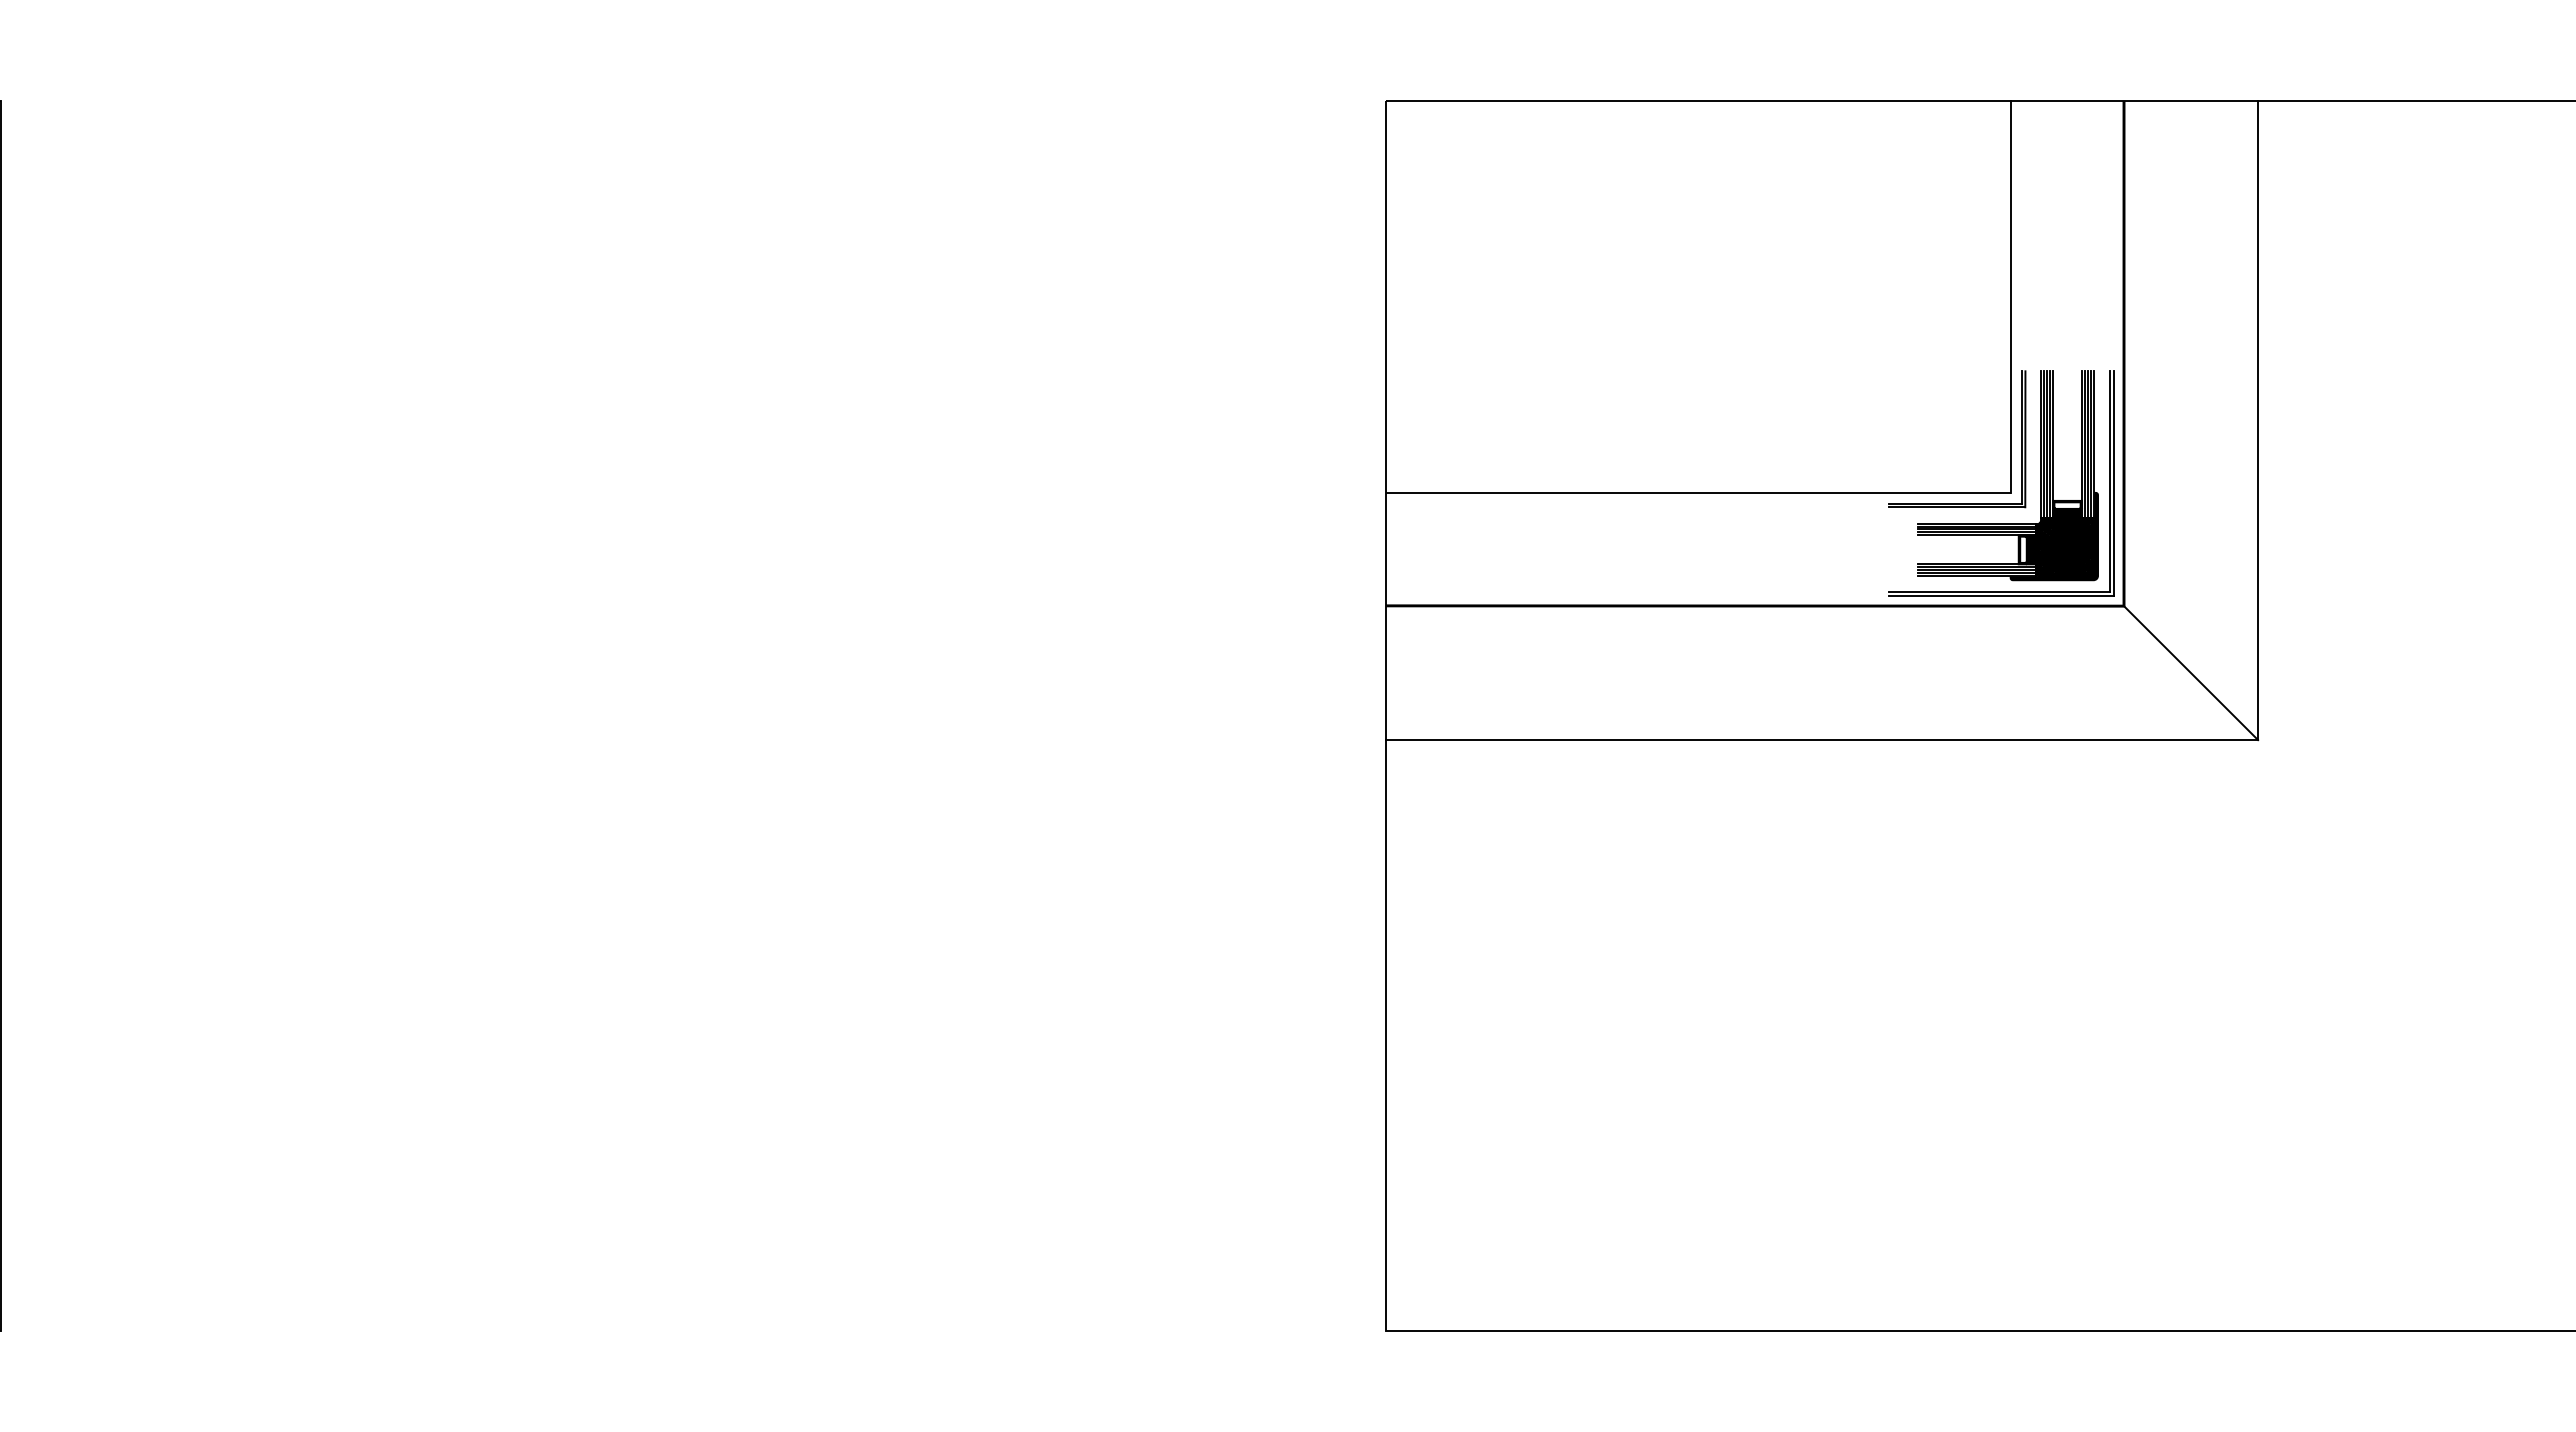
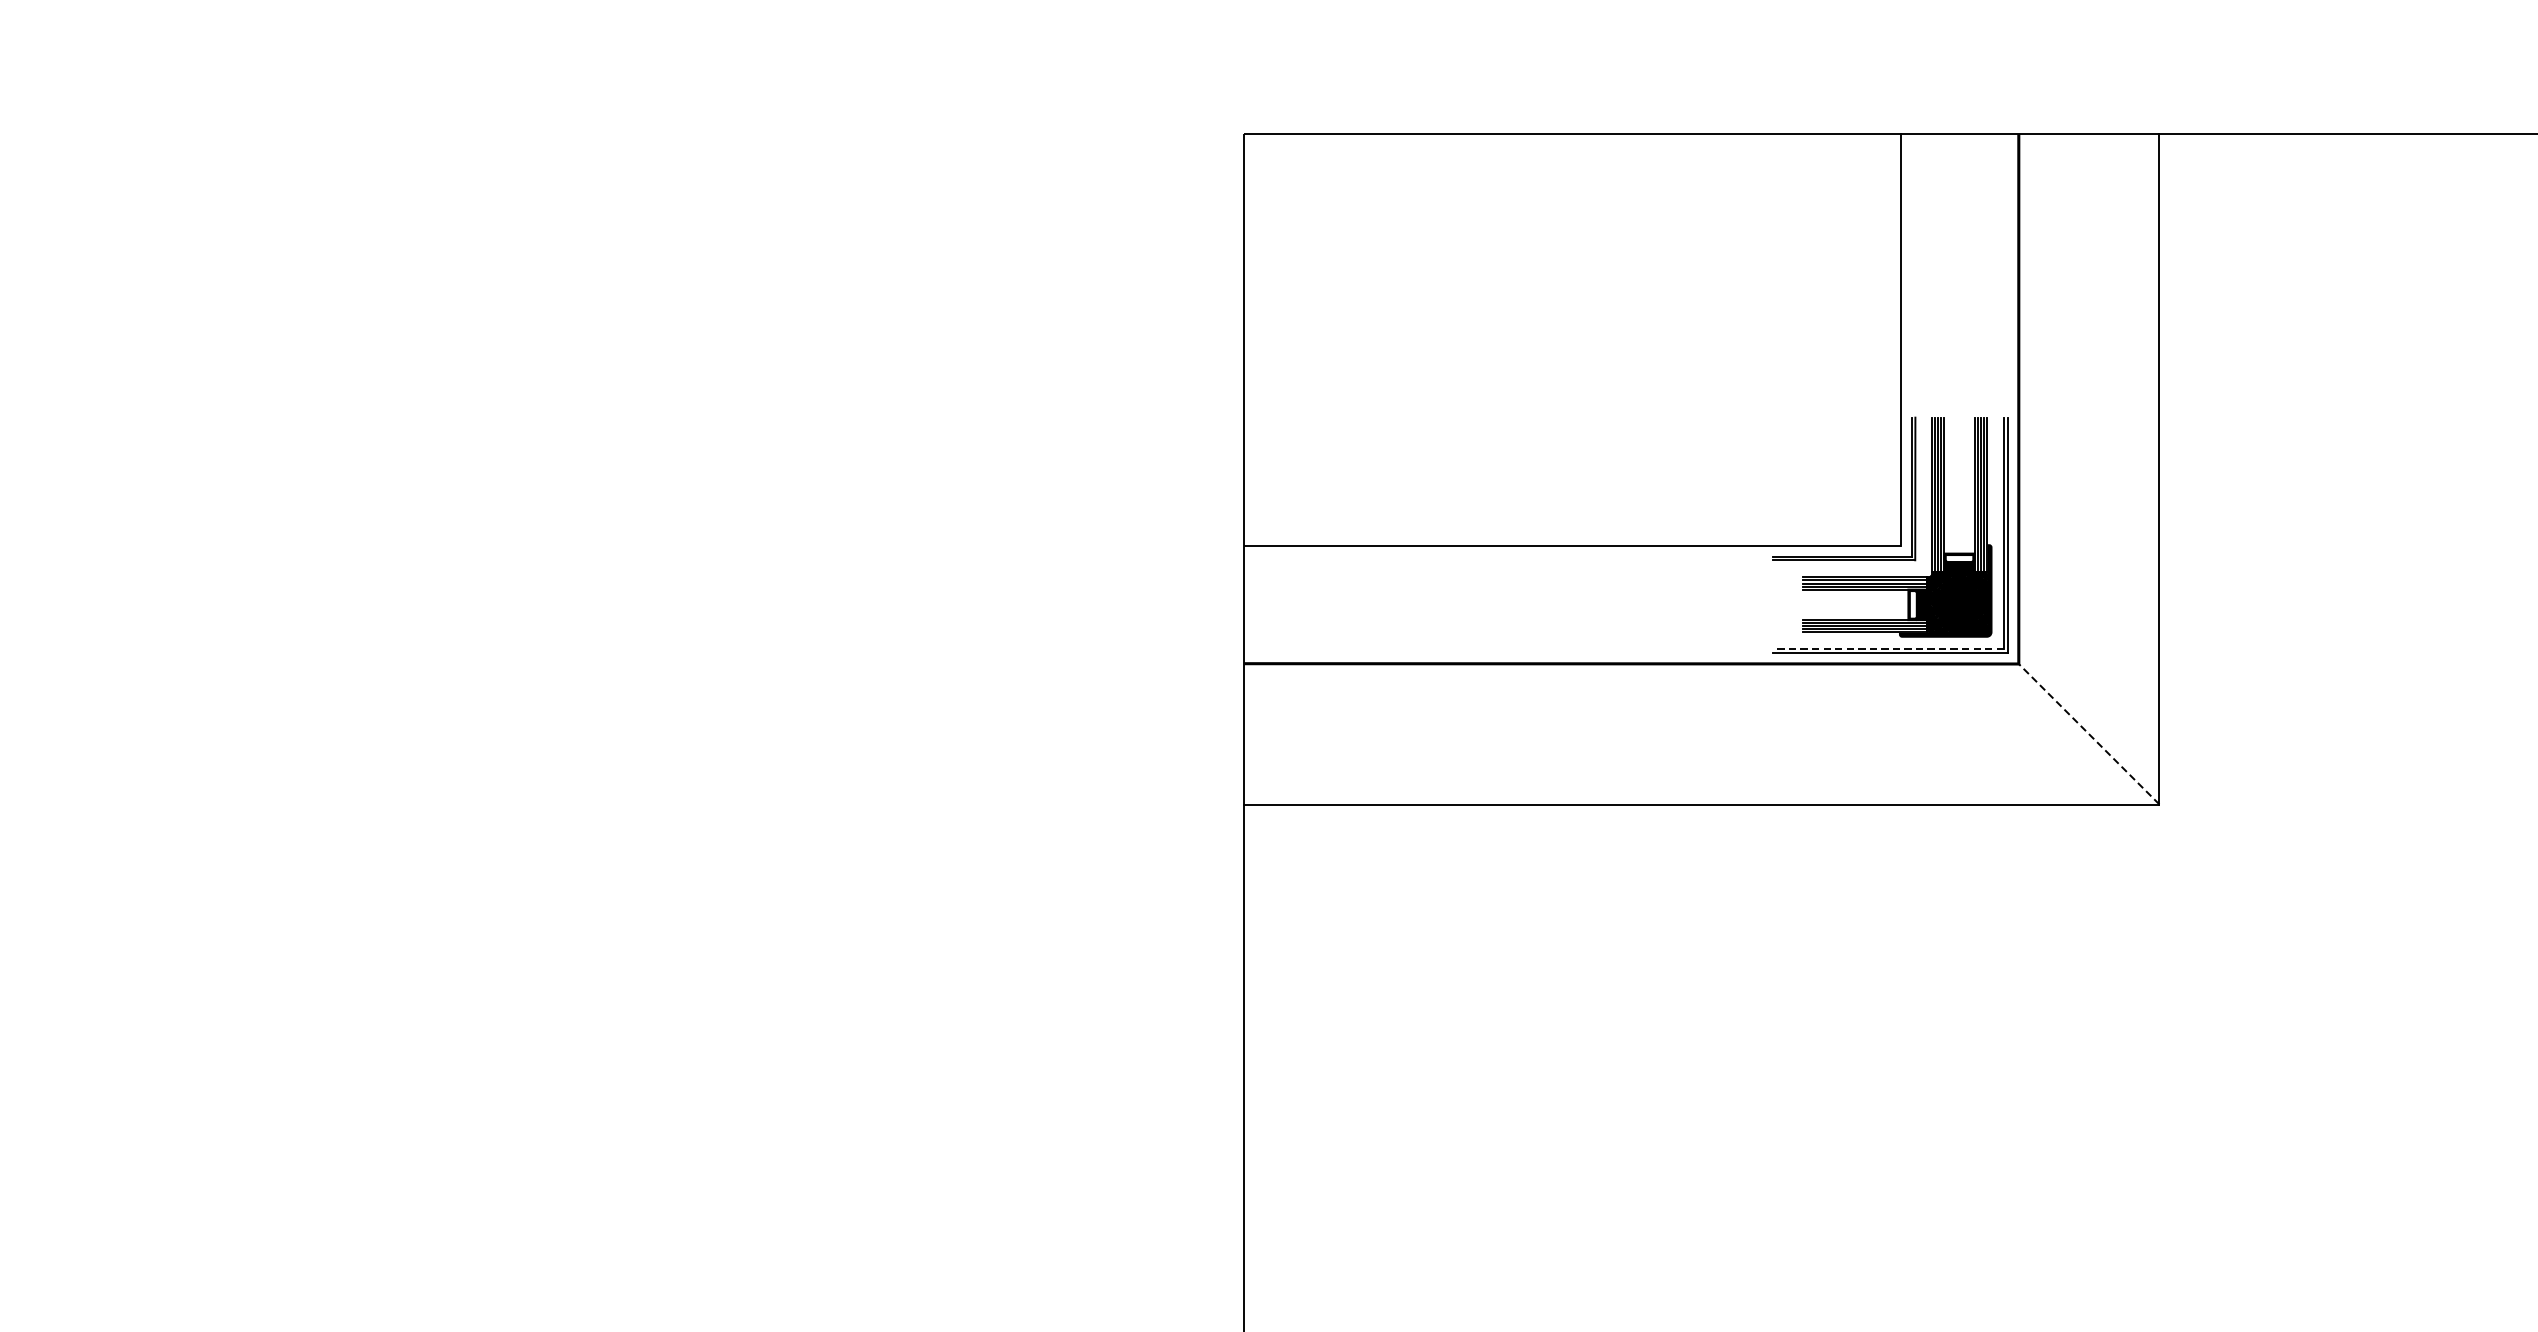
line: (1999, 591) -> (1888, 648), solid -> dashed
line: (2191, 673) -> (2089, 734), solid -> dashed

